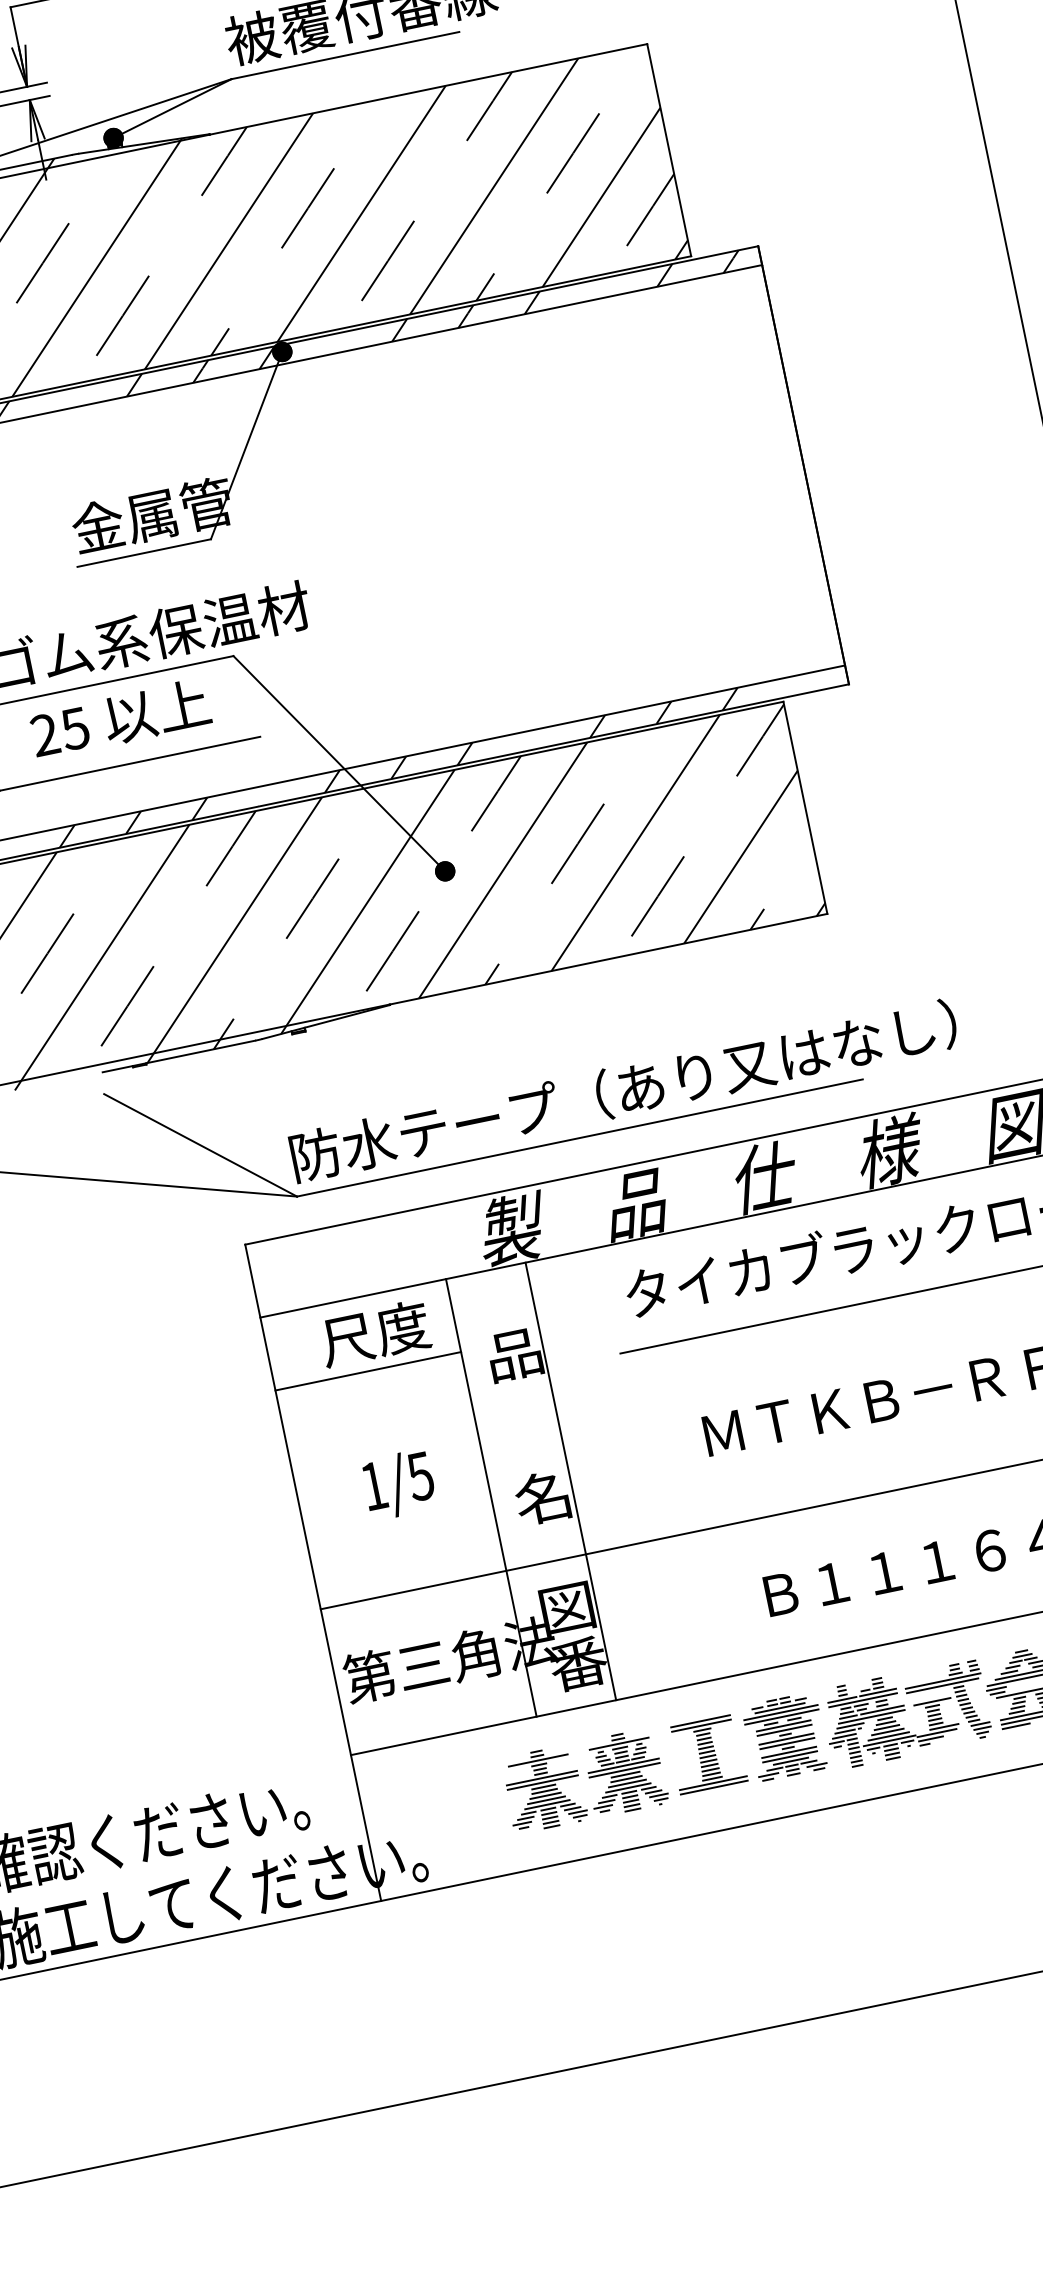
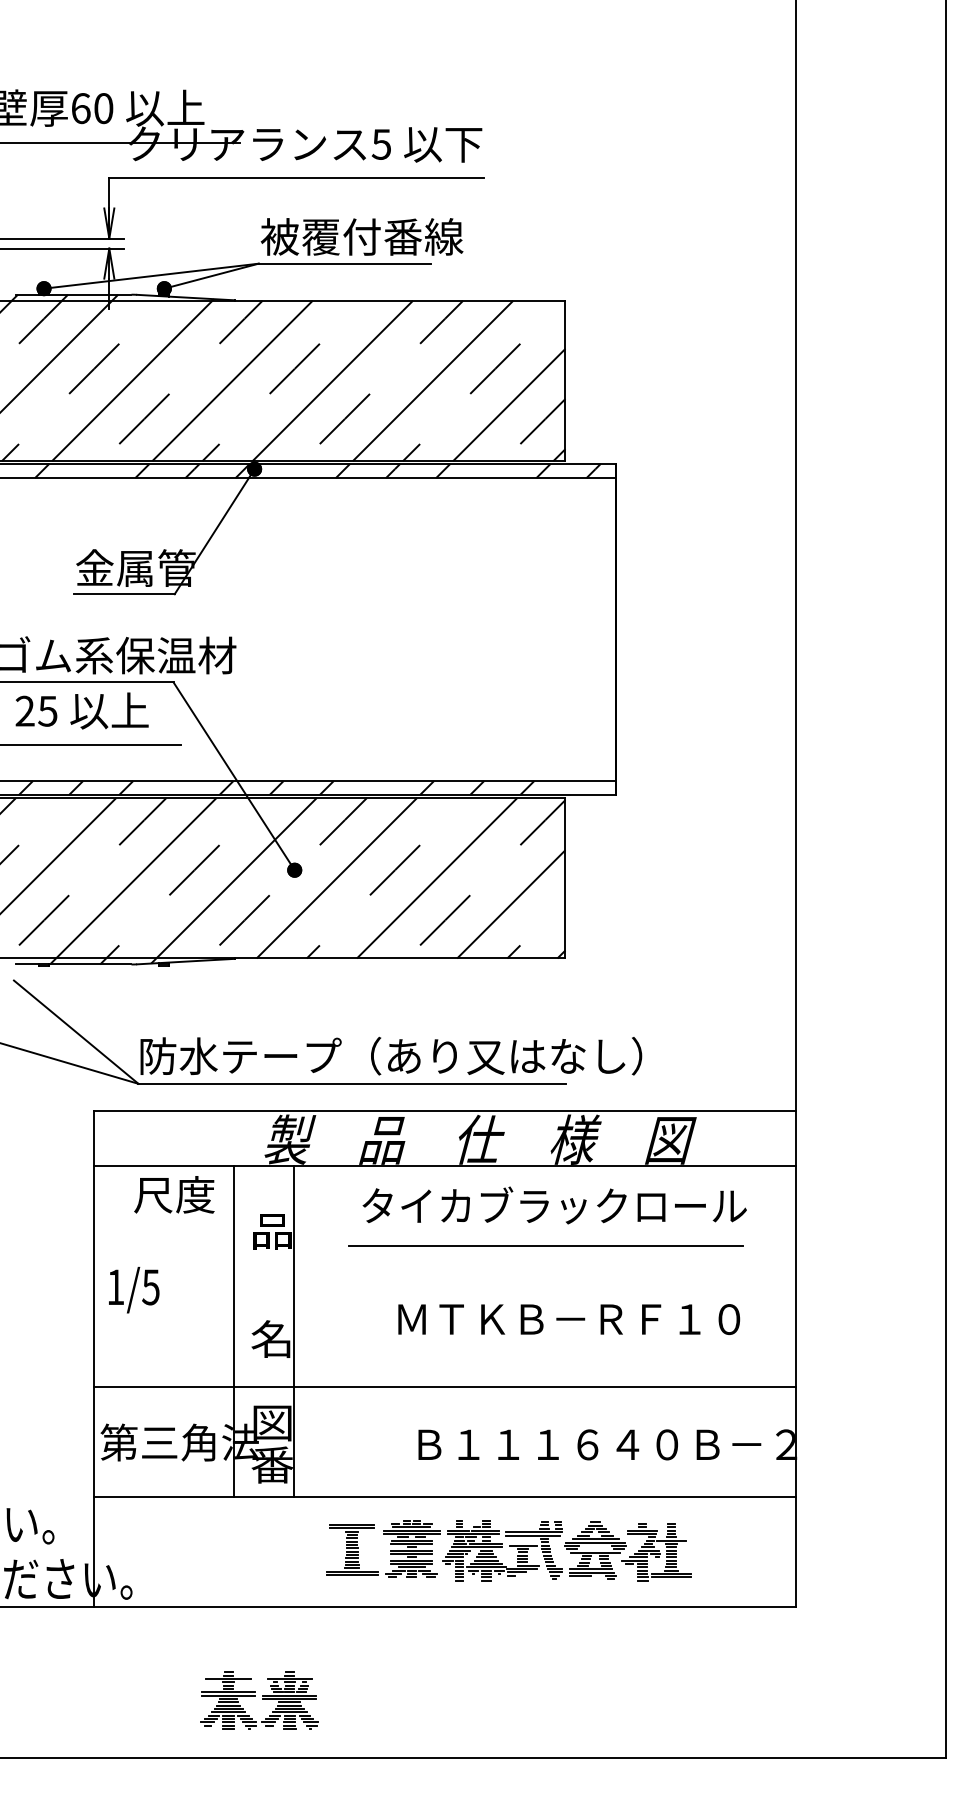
line: (367, 1371) -> (163, 1221), removed
text: (399, 1485) -> (134, 1290), moved
part: (584, 1780) -> (259, 1700), moved

